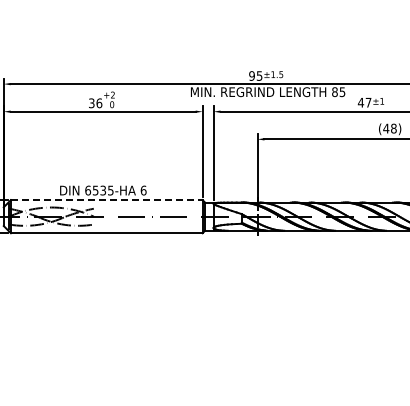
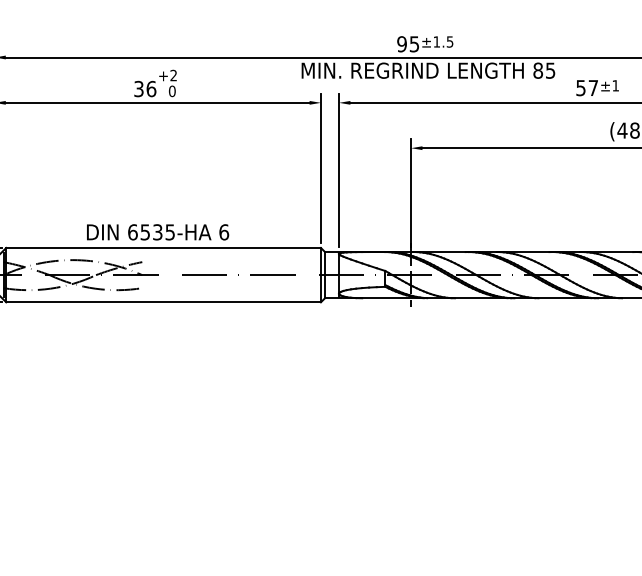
text: (360, 102) -> (580, 87), 47 -> 57
line: (106, 200) -> (163, 248), dashed -> solid

